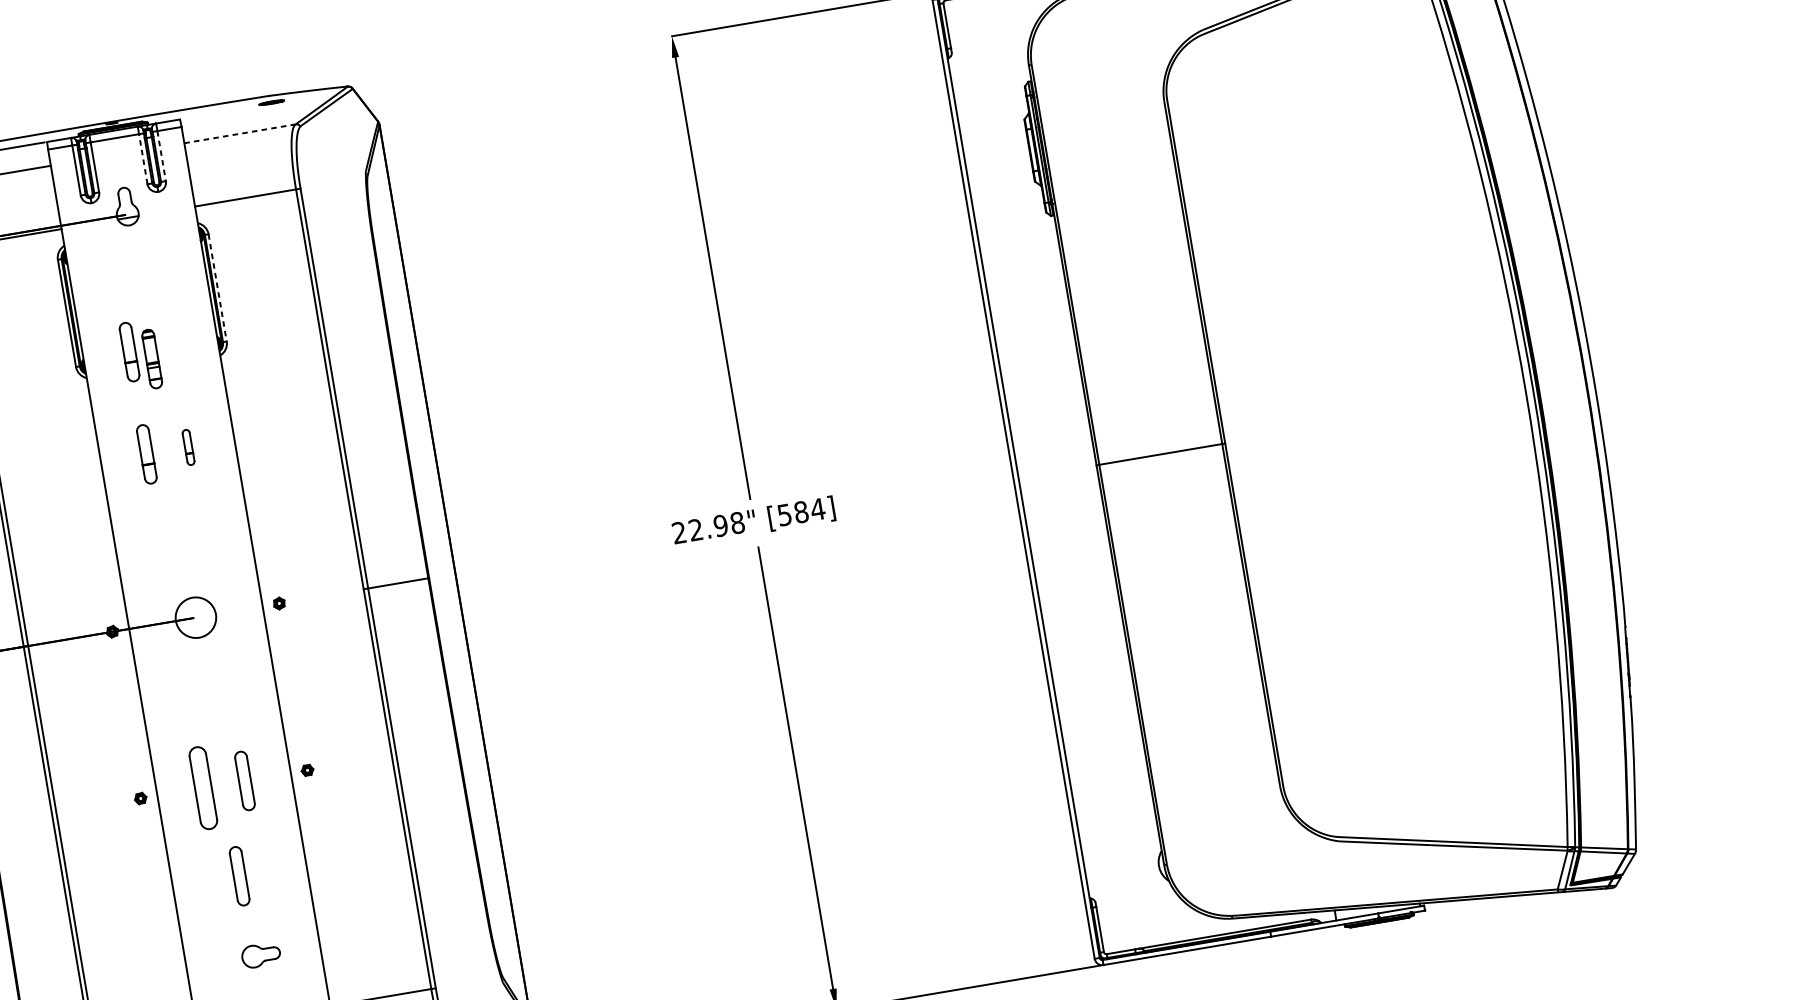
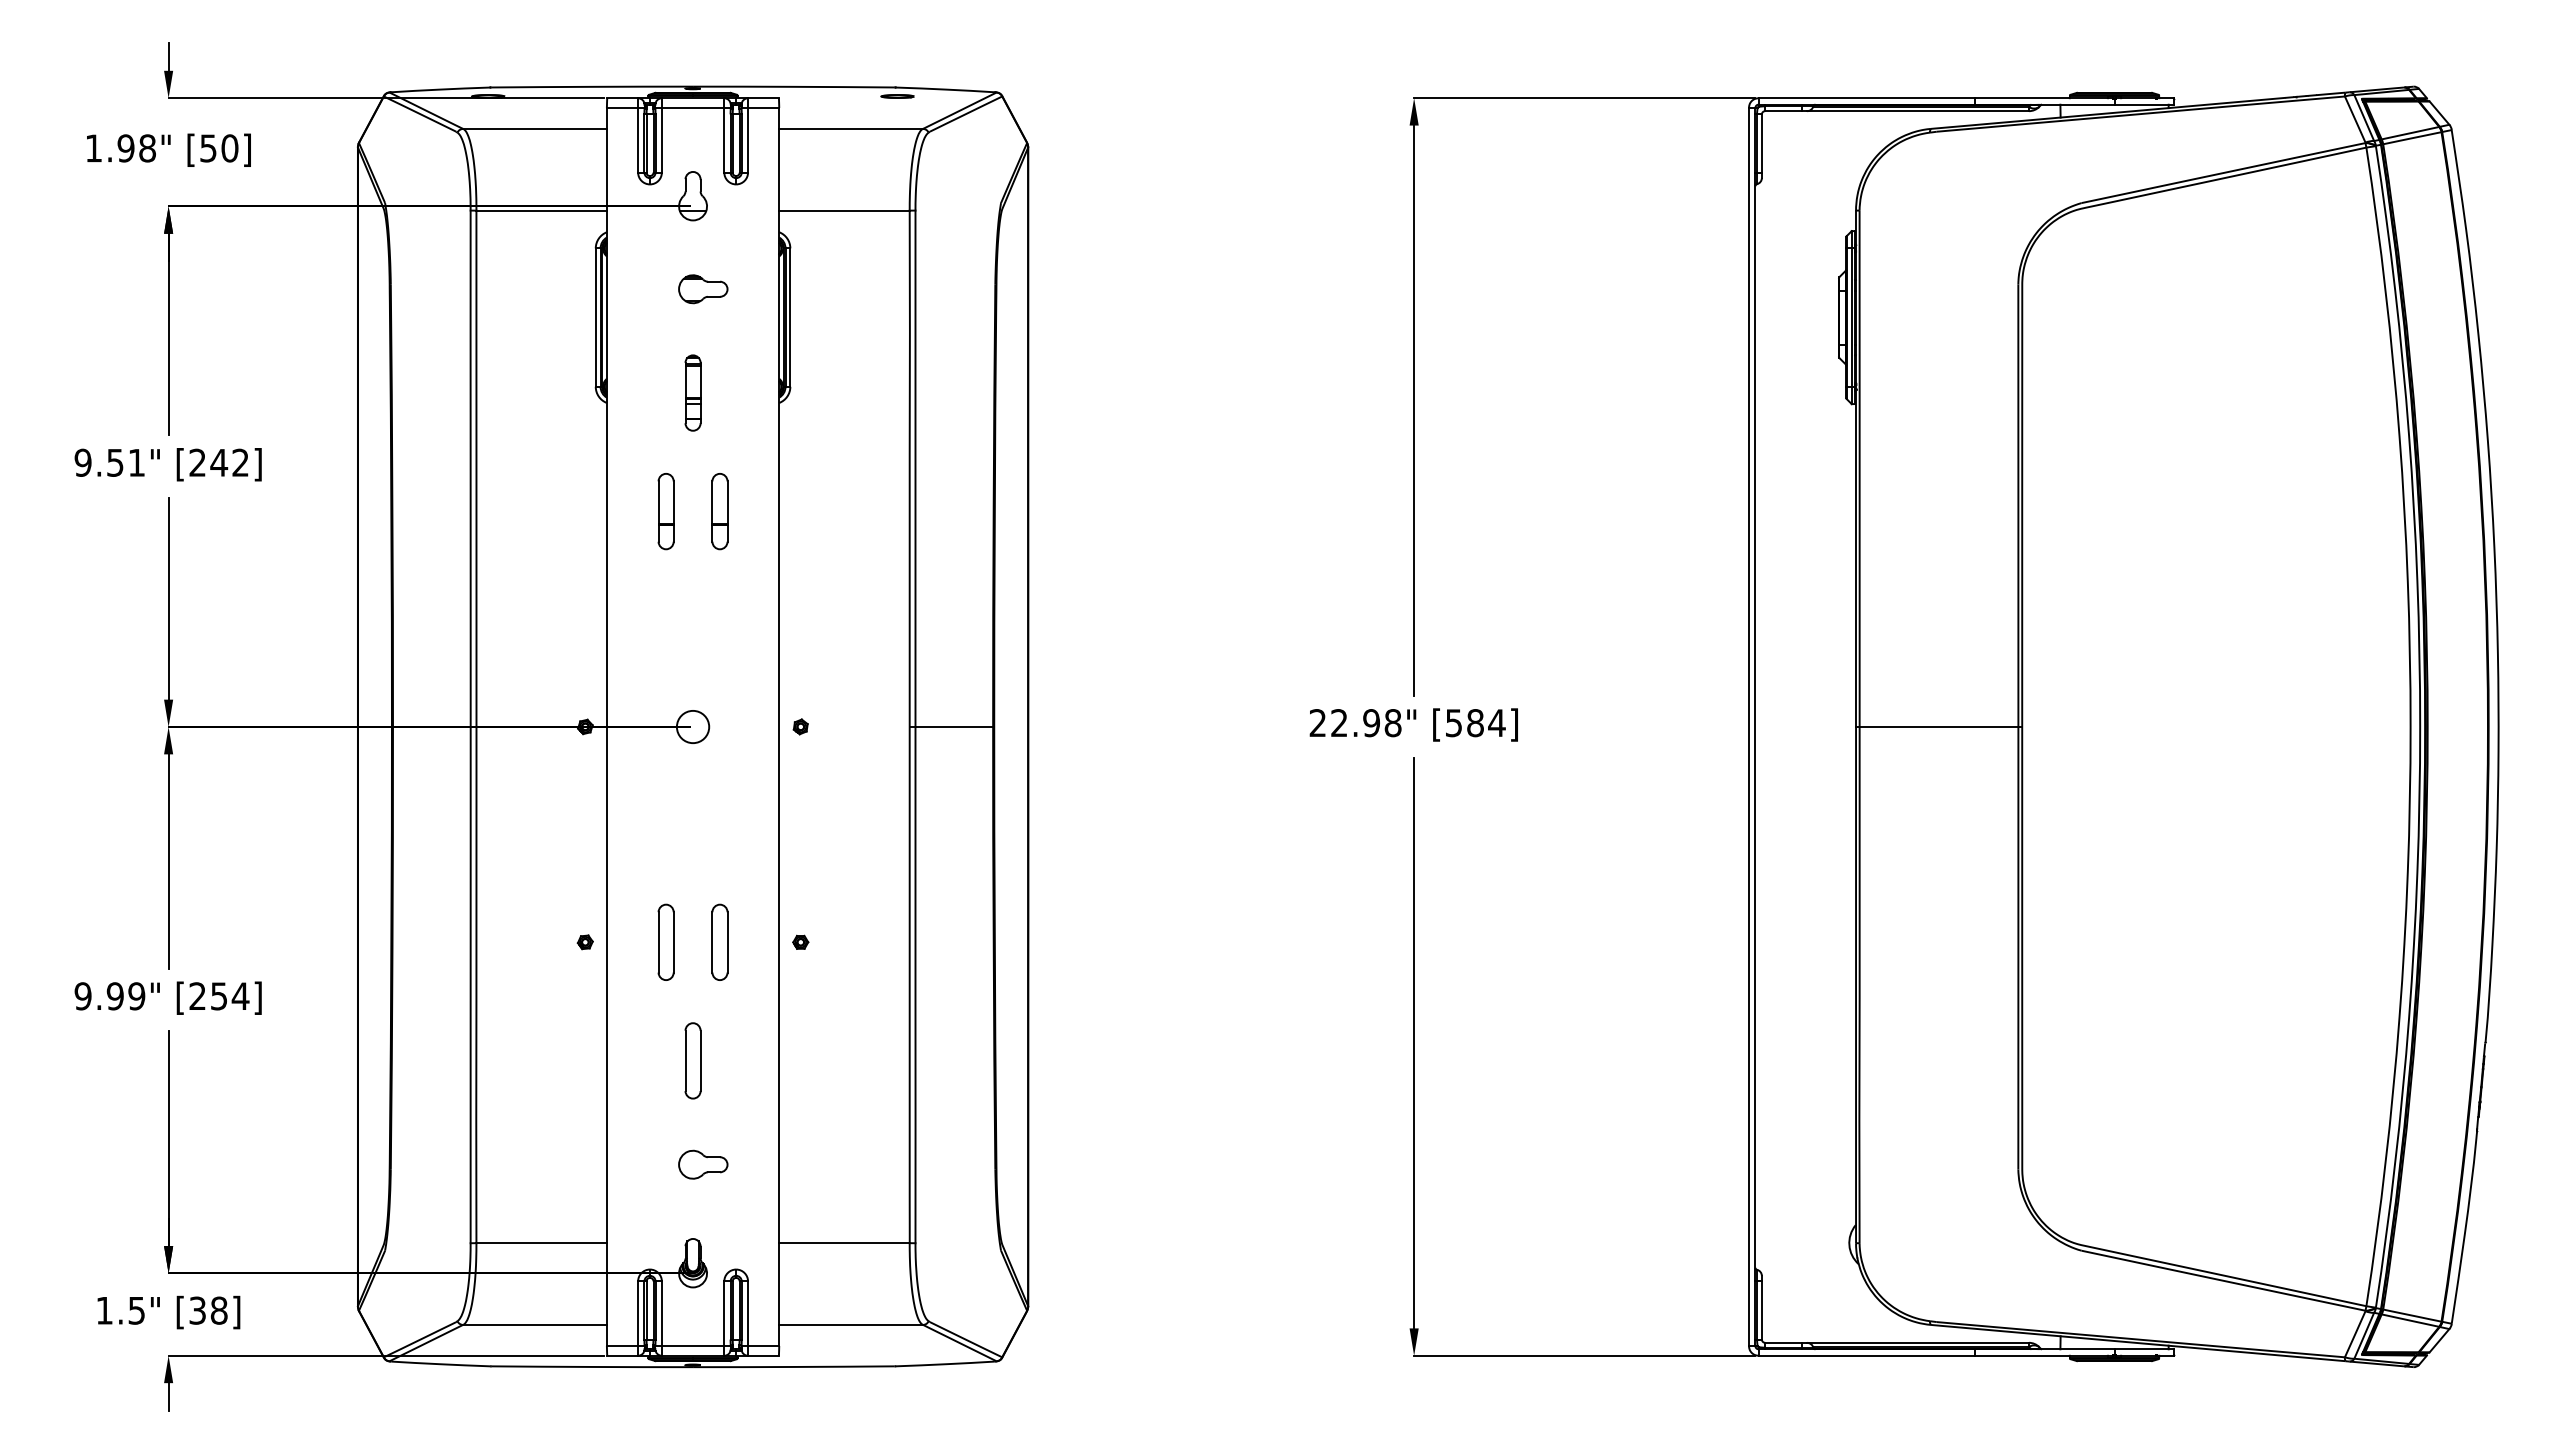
line: (240, 133) -> (851, 128), dashed -> solid
line: (162, 156) -> (748, 140), dashed -> solid
line: (143, 158) -> (724, 139), dashed -> solid
part: (146, 277) -> (703, 289), added
line: (217, 288) -> (790, 318), dashed -> solid
part: (129, 352) -> (665, 379), removed
part: (188, 447) -> (719, 511), size x1.67
circle: (195, 617) -> (692, 726), size x0.62
part: (202, 787) -> (665, 941), size x0.71

